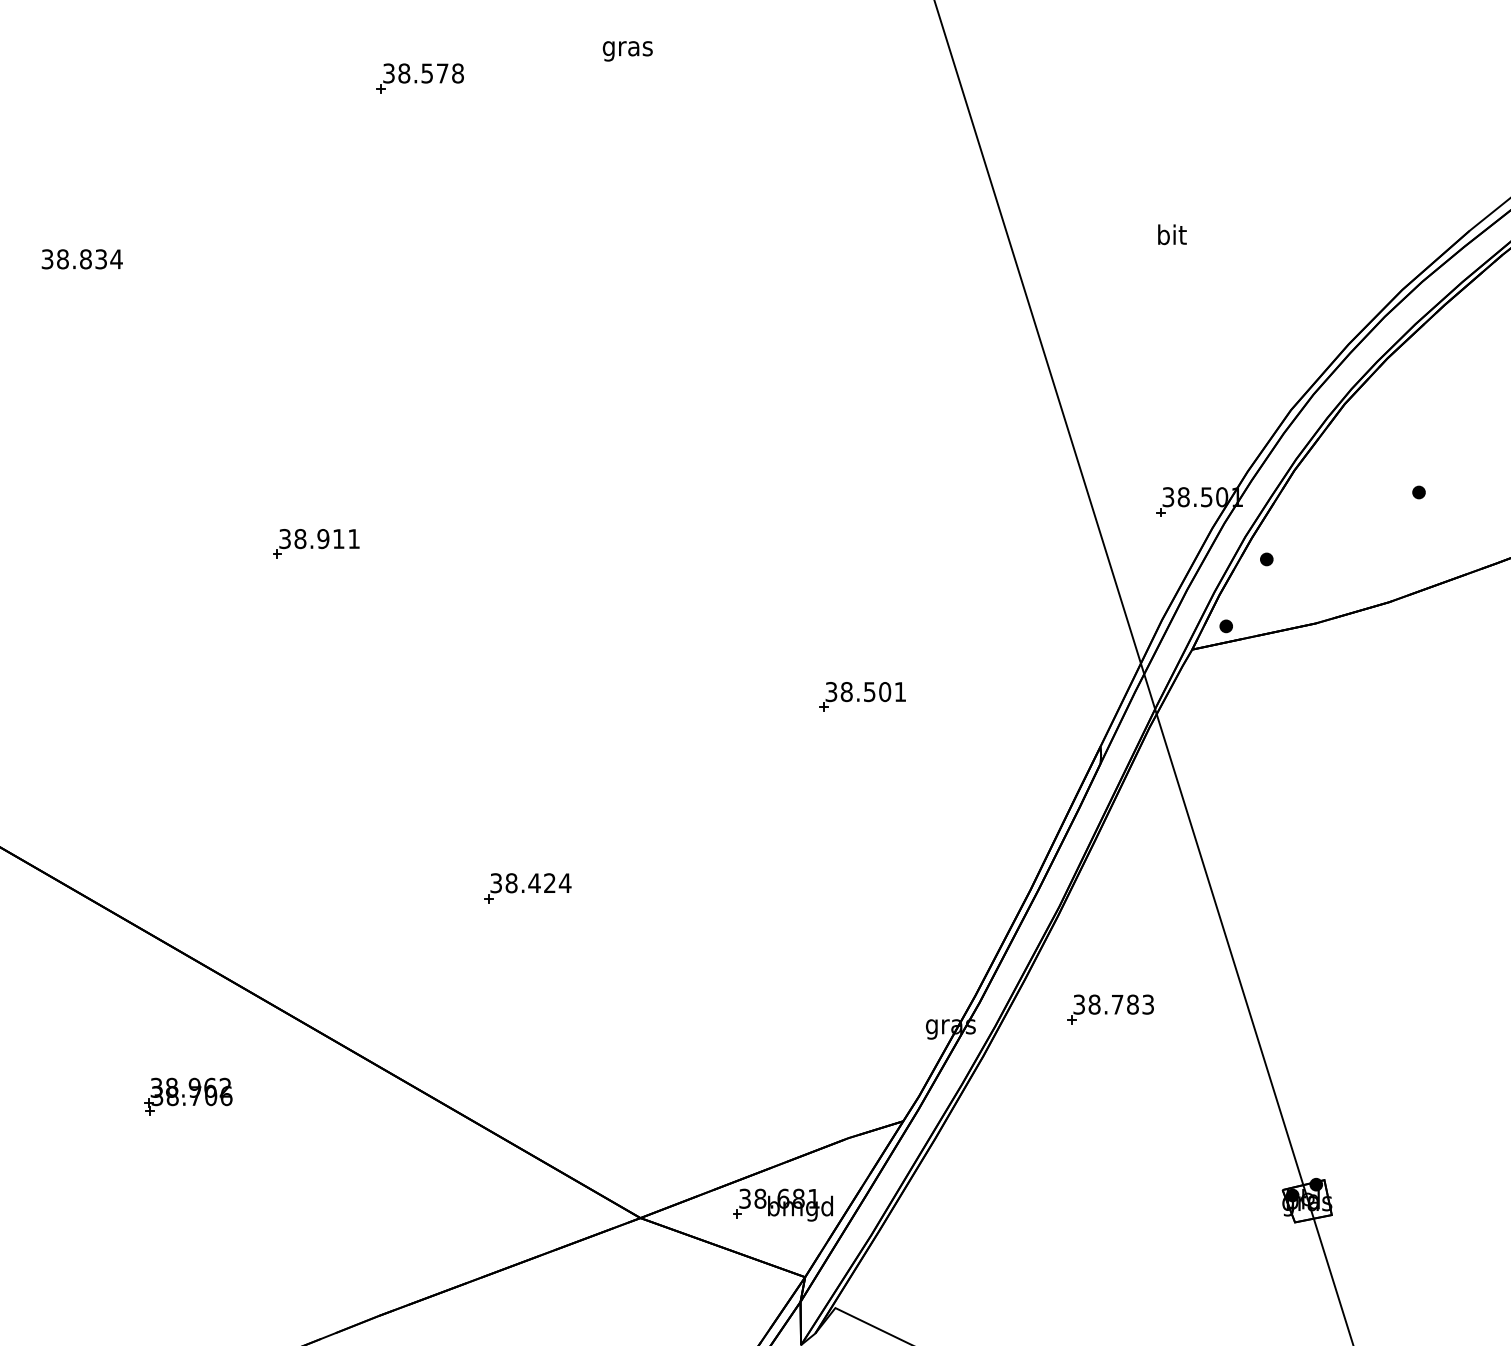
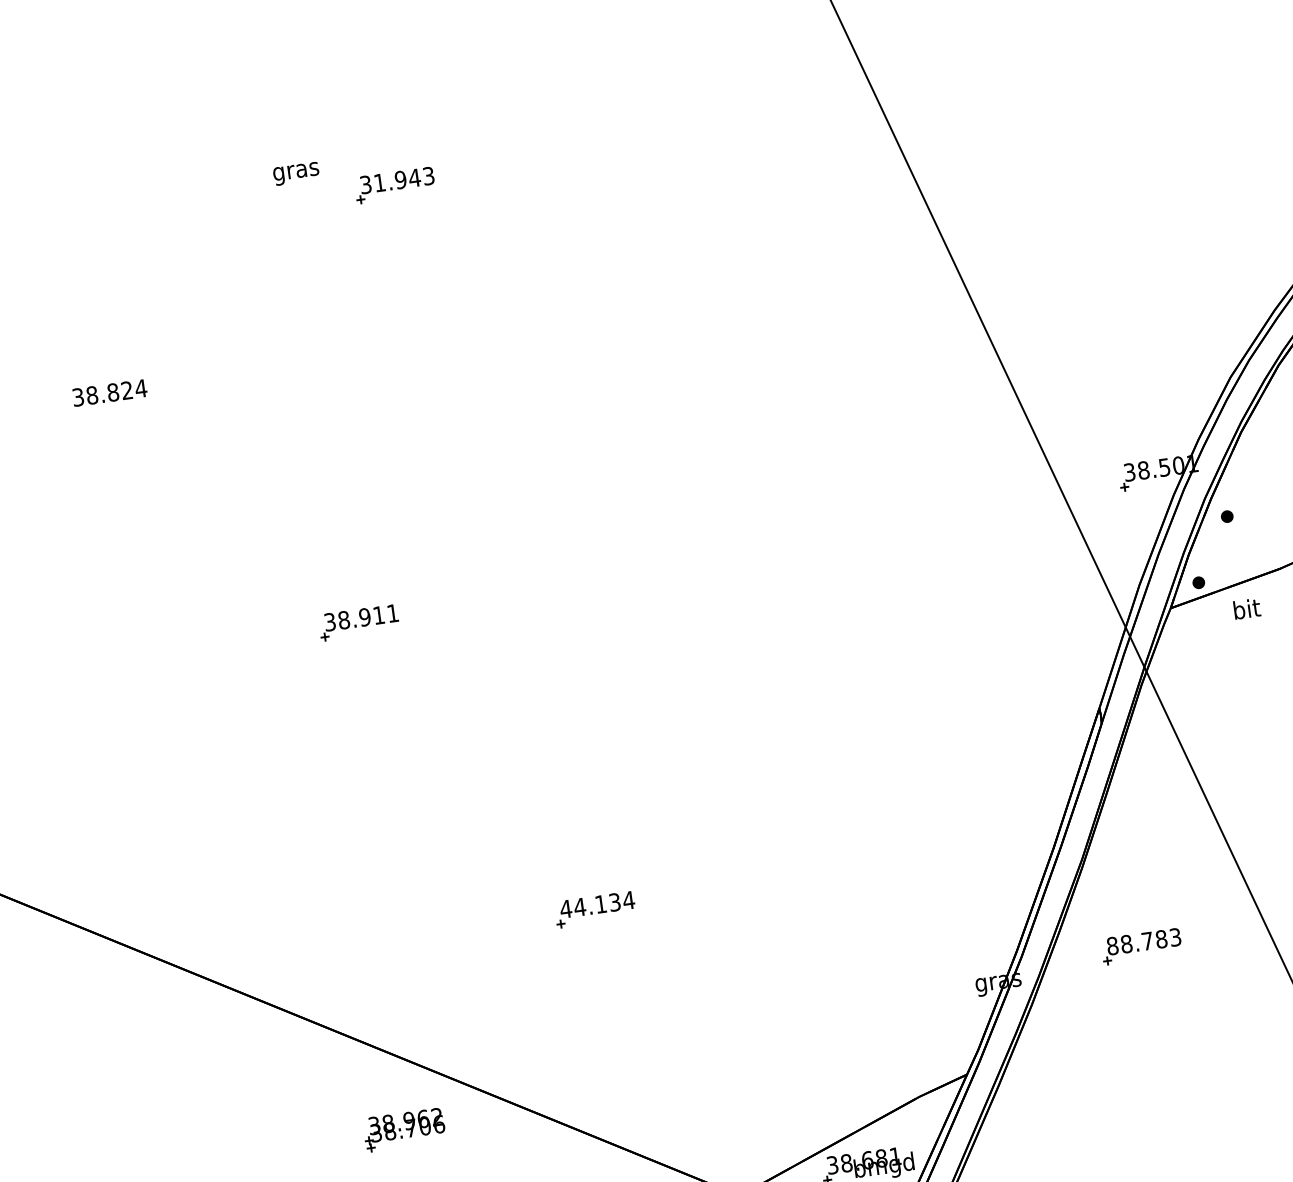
text: (627, 51) -> (296, 174), moved
text: (430, 73) -> (403, 179), 38.578 -> 31.943
text: (1172, 234) -> (1247, 608), moved
text: (100, 259) -> (126, 390), 38.834 -> 38.824
part: (862, 696) -> (876, 692), removed
text: (522, 883) -> (589, 906), 38.424 -> 44.134
text: (1079, 1004) -> (1112, 945), 38.783 -> 88.783
part: (188, 1096) -> (404, 1129), moved

